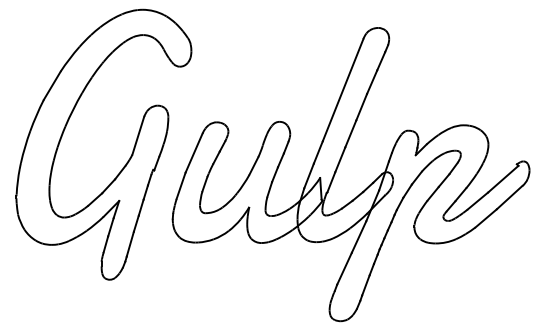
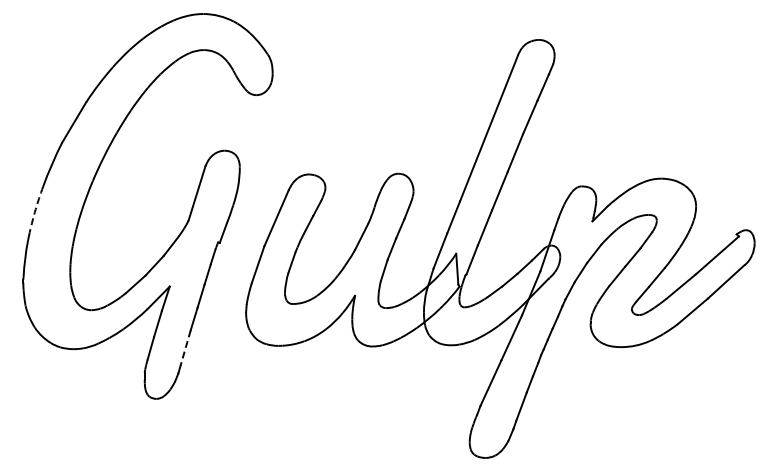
arc: (25, 146) -> (35, 209), solid -> dashed
line: (130, 244) -> (185, 348), solid -> dashed

